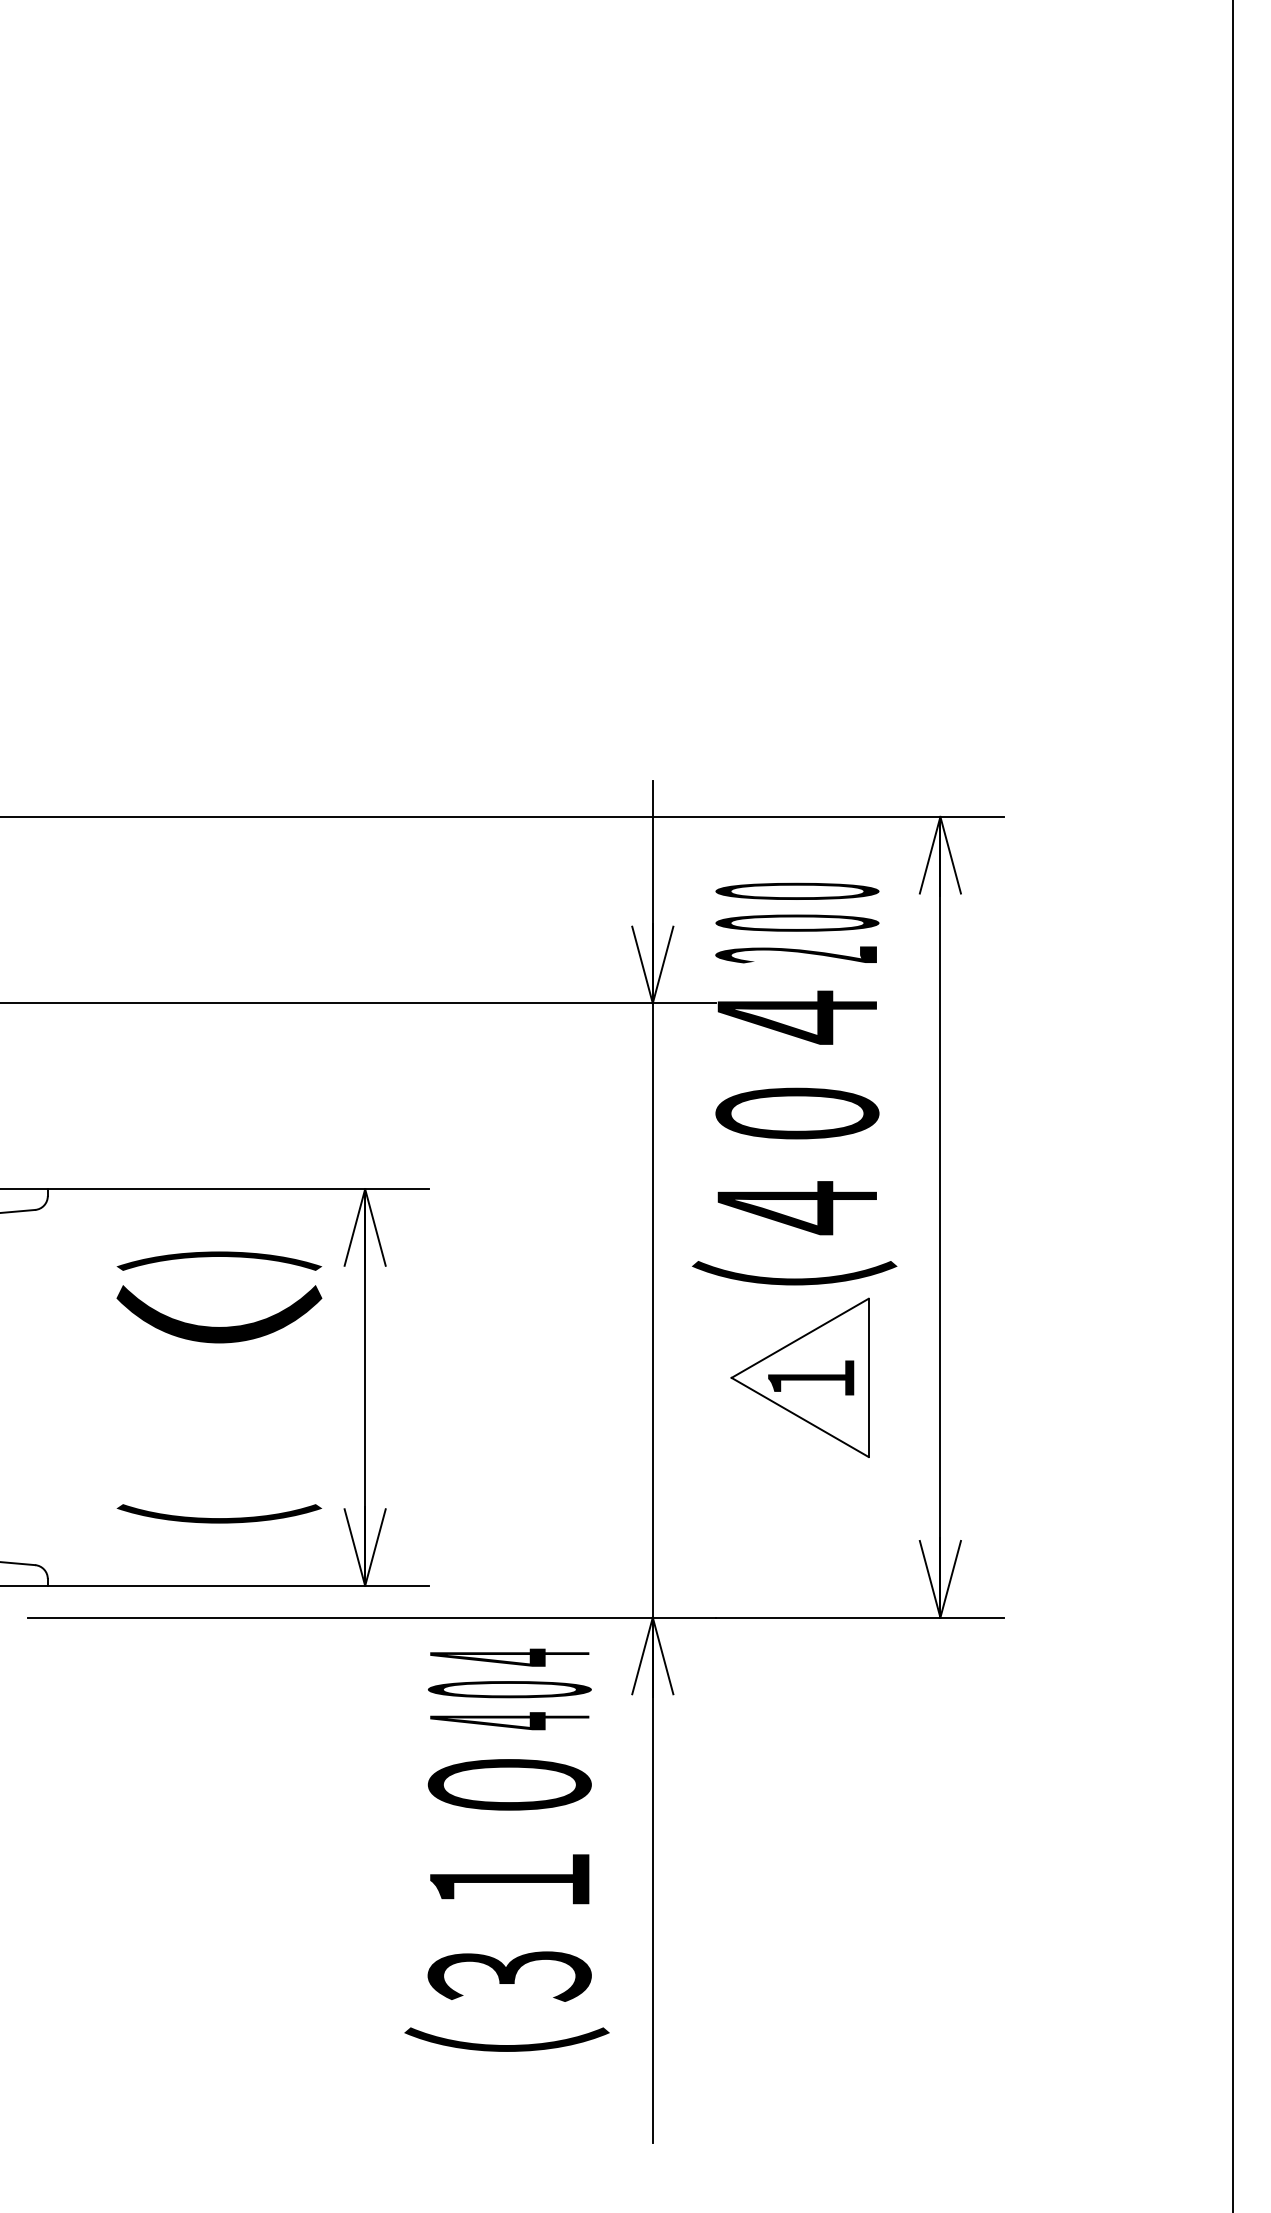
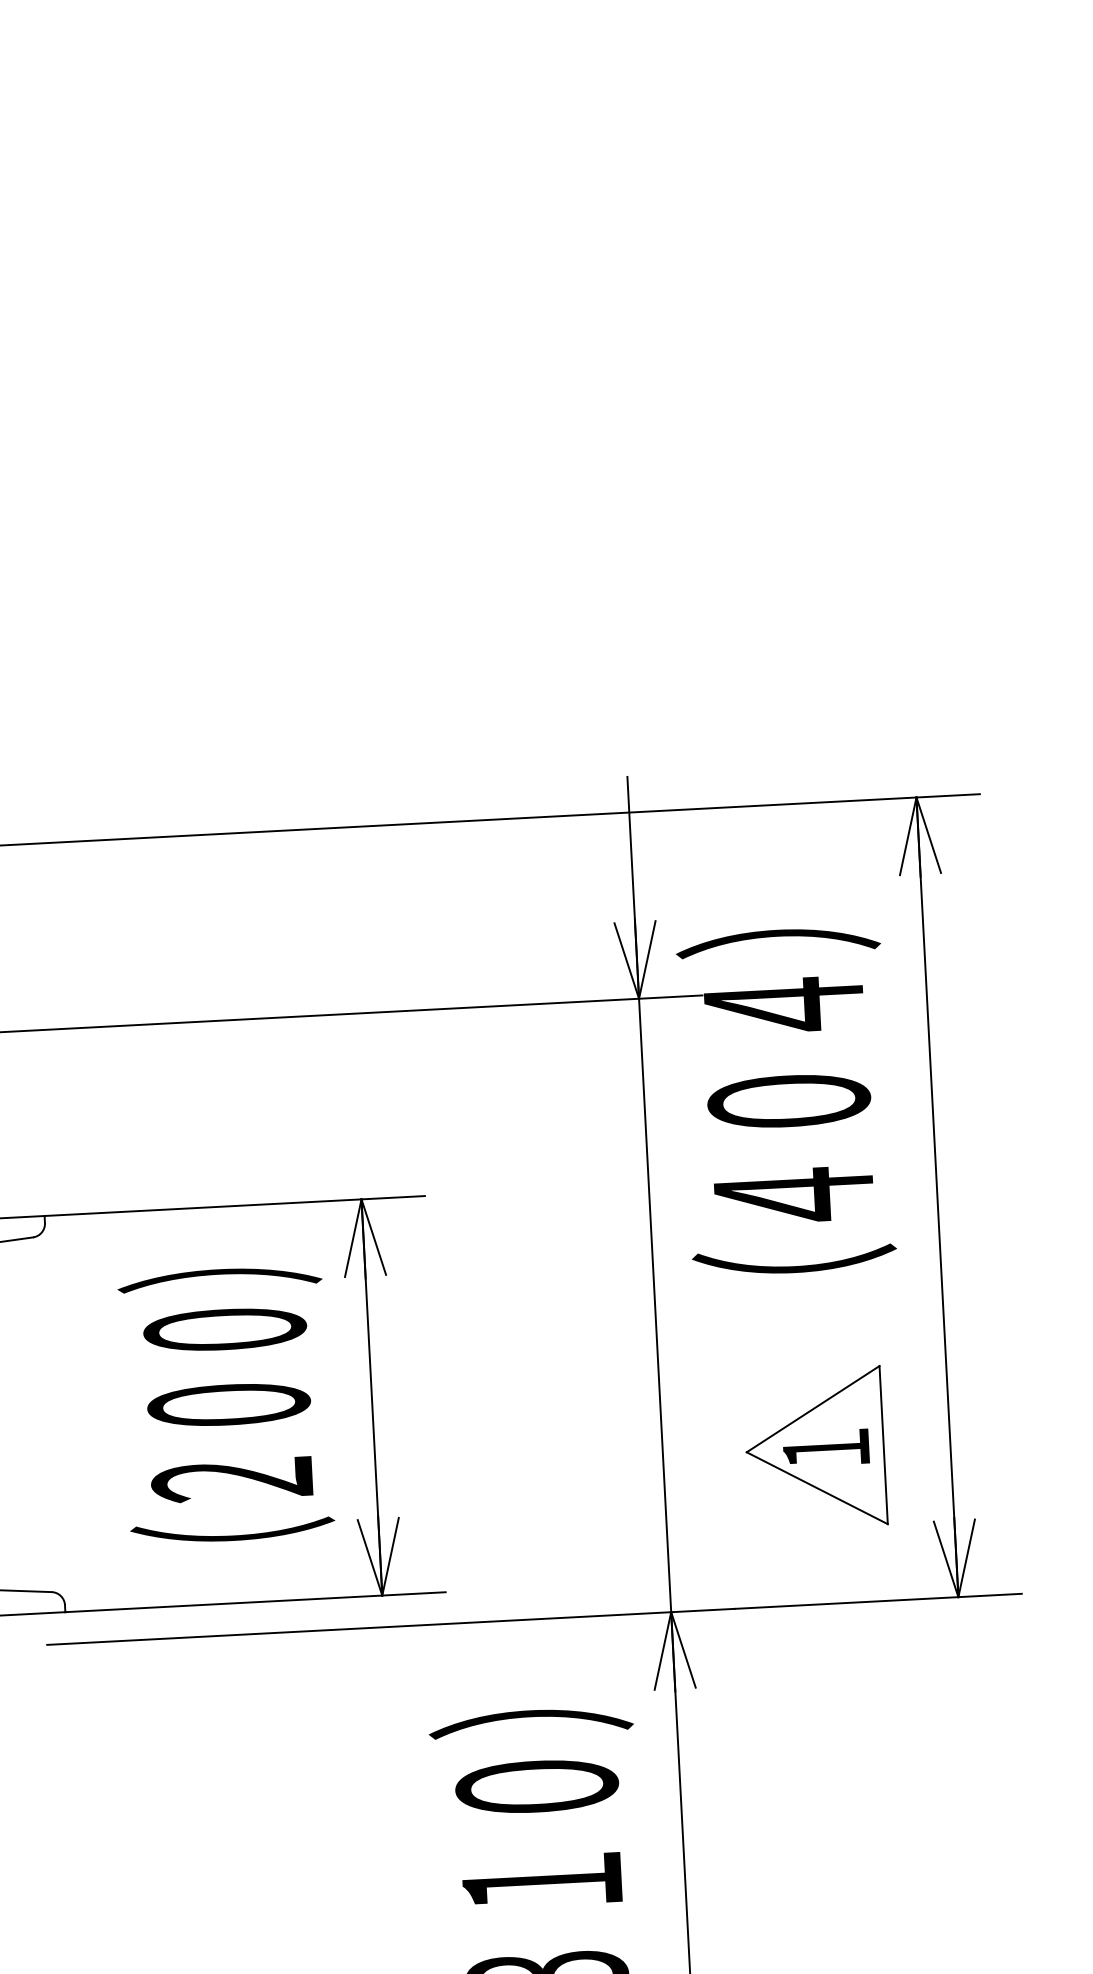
text: (794, 924) -> (776, 912), ２００ -> ）
part: (799, 1377) -> (814, 1448), moved
text: (219, 1384) -> (226, 1402), （ -> ２００
text: (506, 1690) -> (528, 1692), ４０４ -> ）

